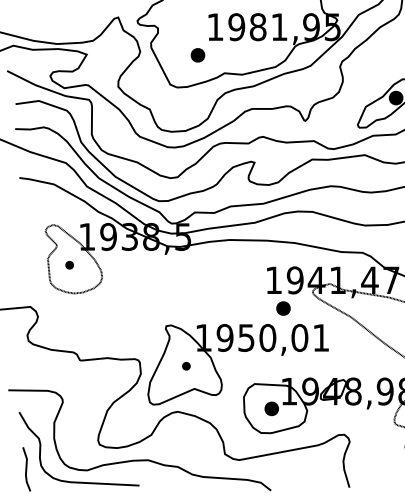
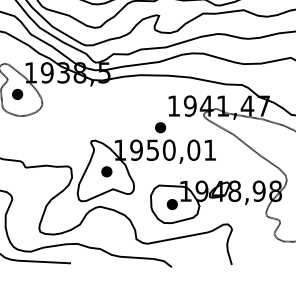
part: (69, 265) -> (17, 94), size x1.67
part: (283, 308) -> (160, 127), moved
part: (186, 366) -> (106, 172), size x1.67

